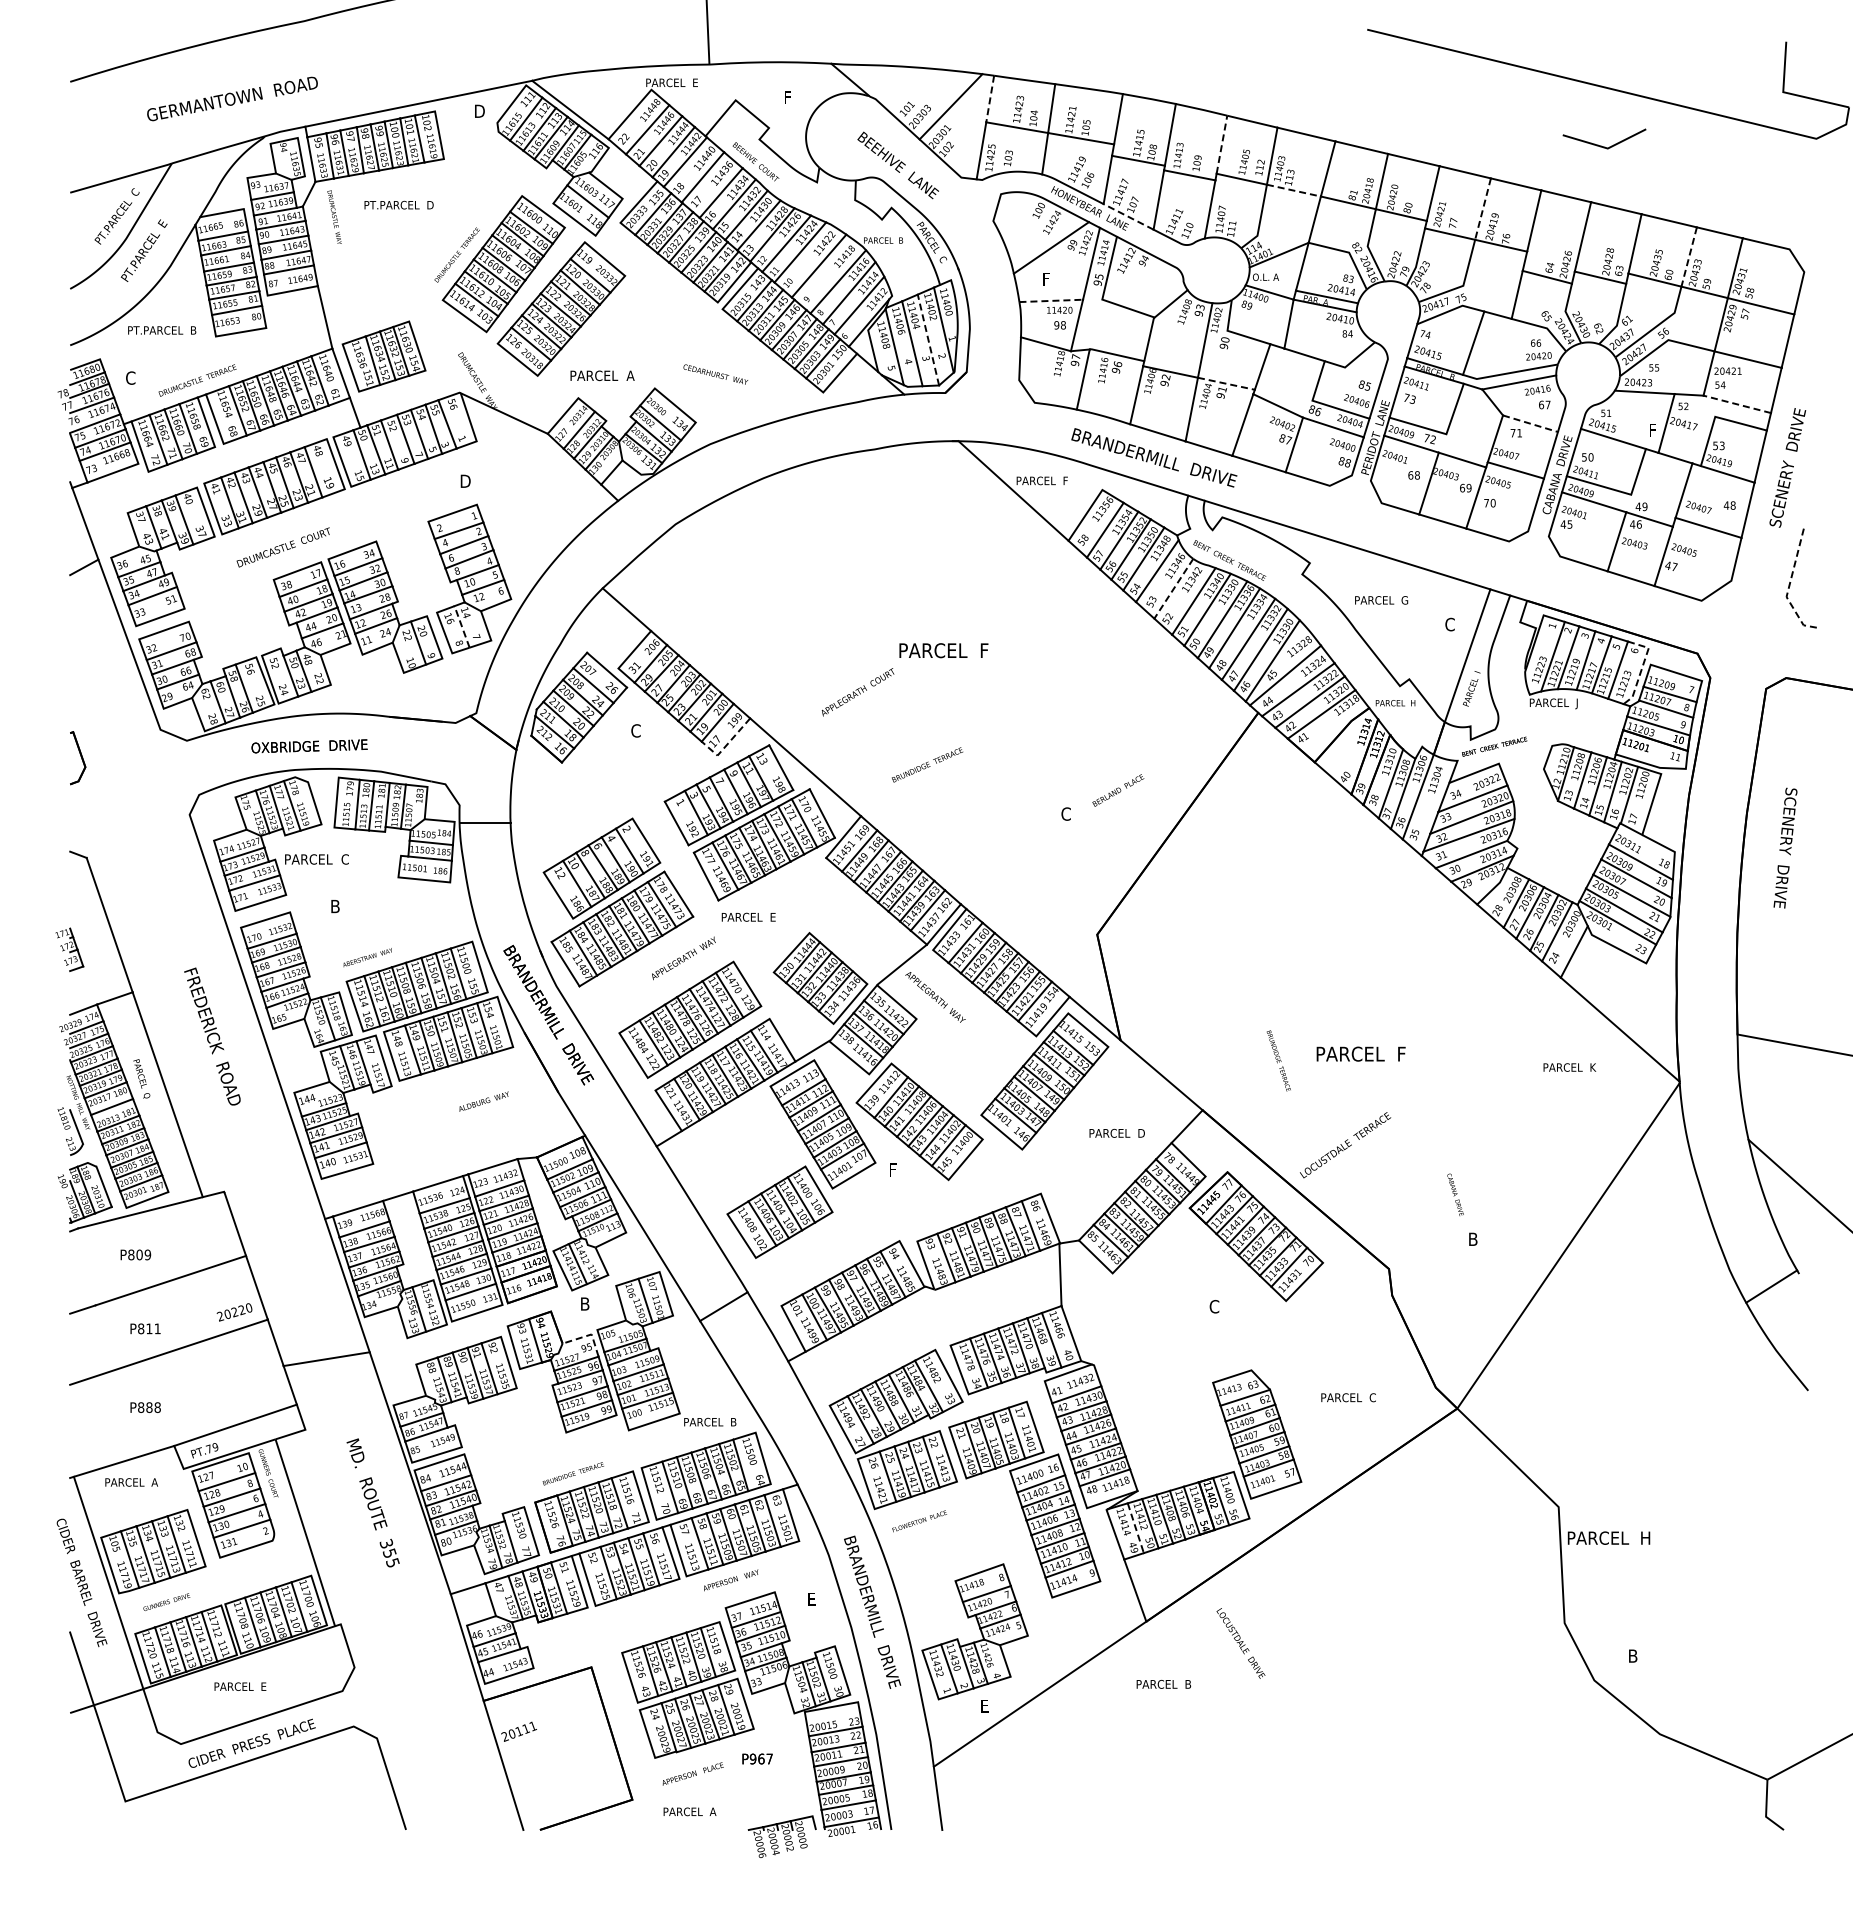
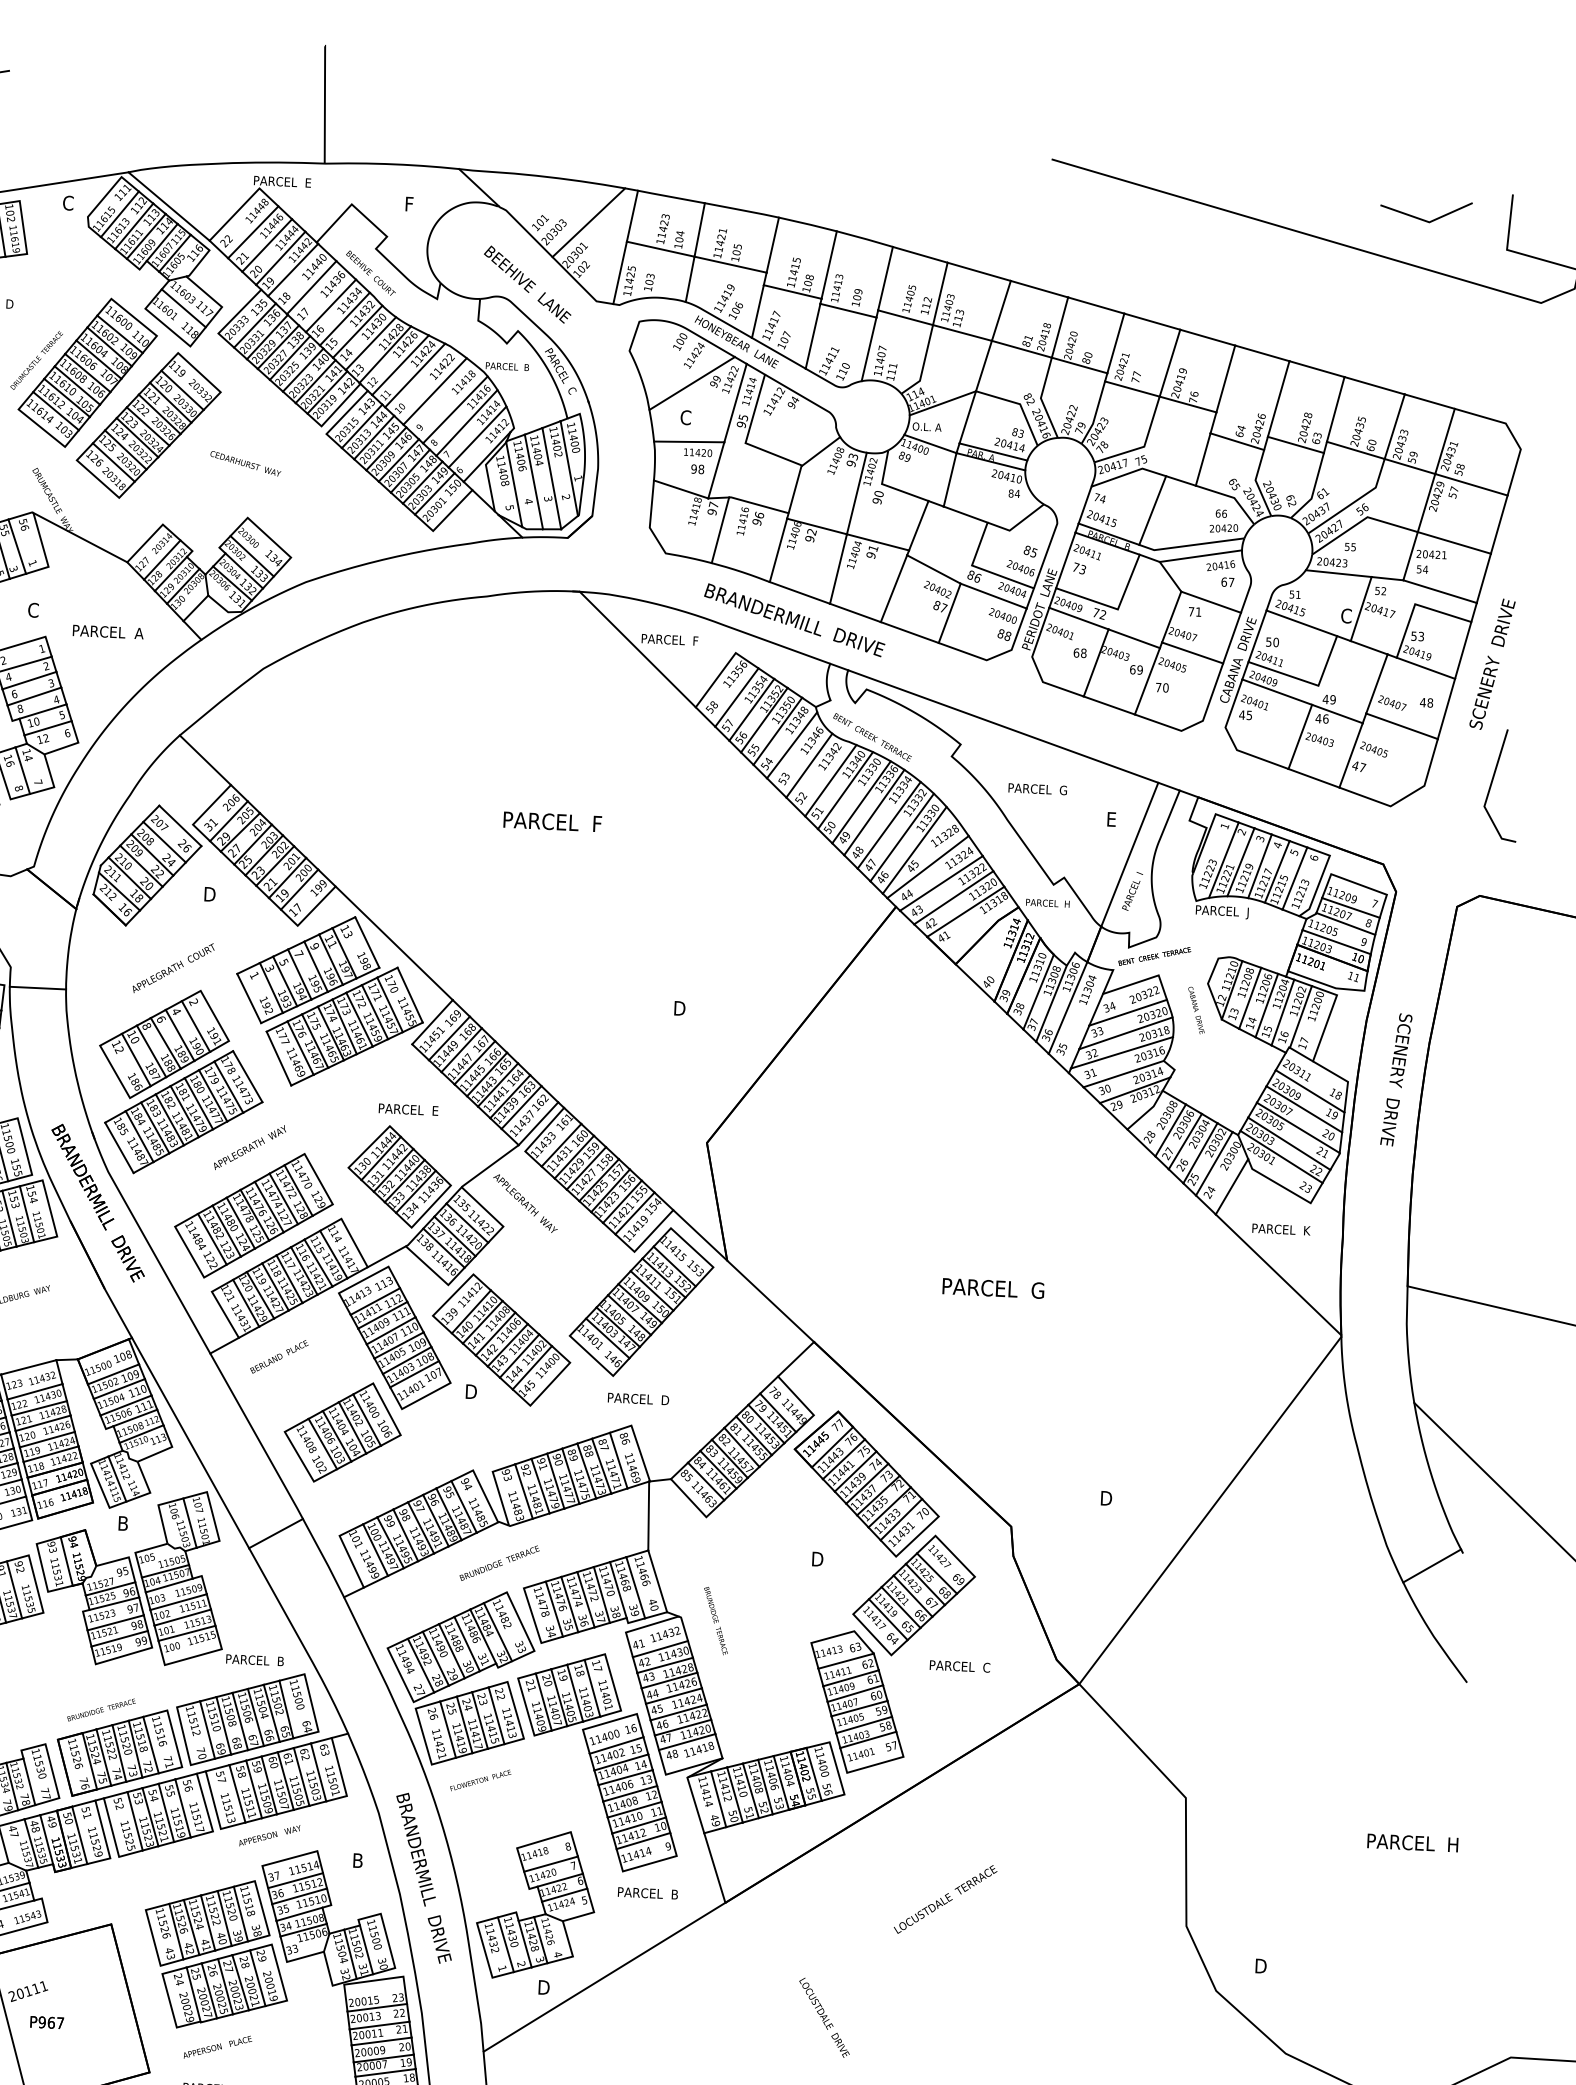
line: (990, 99) -> (632, 216), dashed -> solid
text: (479, 111) -> (68, 203), D -> C
line: (1221, 144) -> (885, 278), dashed -> solid
line: (1601, 145) -> (1422, 218), moved
line: (1293, 190) -> (962, 332), dashed -> solid
line: (1483, 209) -> (1170, 363), dashed -> solid
line: (1128, 216) -> (778, 352), dashed -> solid
line: (1689, 257) -> (1395, 427), dashed -> solid
text: (1046, 278) -> (685, 416), F -> C
line: (1051, 300) -> (689, 441), dashed -> solid
line: (928, 340) -> (551, 479), dashed -> solid
text: (715, 374) -> (245, 463), moved
text: (602, 375) -> (108, 631), moved
line: (1226, 383) -> (878, 542), dashed -> solid
line: (1737, 404) -> (1440, 591), dashed -> solid
line: (1530, 423) -> (1211, 601), dashed -> solid
text: (1653, 430) -> (1346, 616), F -> C
text: (465, 481) -> (34, 610), D -> C
line: (1789, 585) -> (1488, 794), dashed -> solid
line: (1173, 588) -> (809, 765), dashed -> solid
text: (1449, 624) -> (1111, 819), C -> E
line: (461, 626) -> (22, 770), dashed -> solid
line: (1642, 667) -> (1321, 876), dashed -> solid
text: (857, 692) -> (173, 968), moved
text: (636, 730) -> (209, 893), C -> D
line: (726, 745) -> (308, 915), dashed -> solid
text: (927, 764) -> (499, 1562), moved
text: (1118, 790) -> (279, 1356), moved
text: (1066, 813) -> (679, 1007), C -> D
text: (1785, 847) -> (1396, 1079), moved
text: (748, 916) -> (408, 1108), moved
text: (1402, 1053) -> (1037, 1289), PARCEL  F -> PARCEL  G
text: (1278, 1060) -> (715, 1620), moved
text: (1569, 1067) -> (1281, 1229), moved
text: (1116, 1132) -> (637, 1398), moved
text: (1345, 1145) -> (945, 1899), moved
text: (894, 1169) -> (471, 1391), F -> D
text: (1455, 1194) -> (1196, 1010), moved
text: (1474, 1239) -> (1107, 1498), B -> D
text: (1214, 1306) -> (816, 1558), C -> D
line: (588, 1335) -> (125, 1558), dashed -> solid
part: (1303, 1335) -> (913, 1595), added
line: (1135, 1528) -> (718, 1799), dashed -> solid
text: (1608, 1537) -> (1412, 1842), moved
text: (812, 1598) -> (358, 1859), E -> B
text: (1240, 1643) -> (823, 2017), moved
text: (1634, 1656) -> (1261, 1966), B -> D
text: (1163, 1684) -> (647, 1893), moved
text: (985, 1705) -> (543, 1986), E -> D
text: (757, 1758) -> (47, 2022), moved

